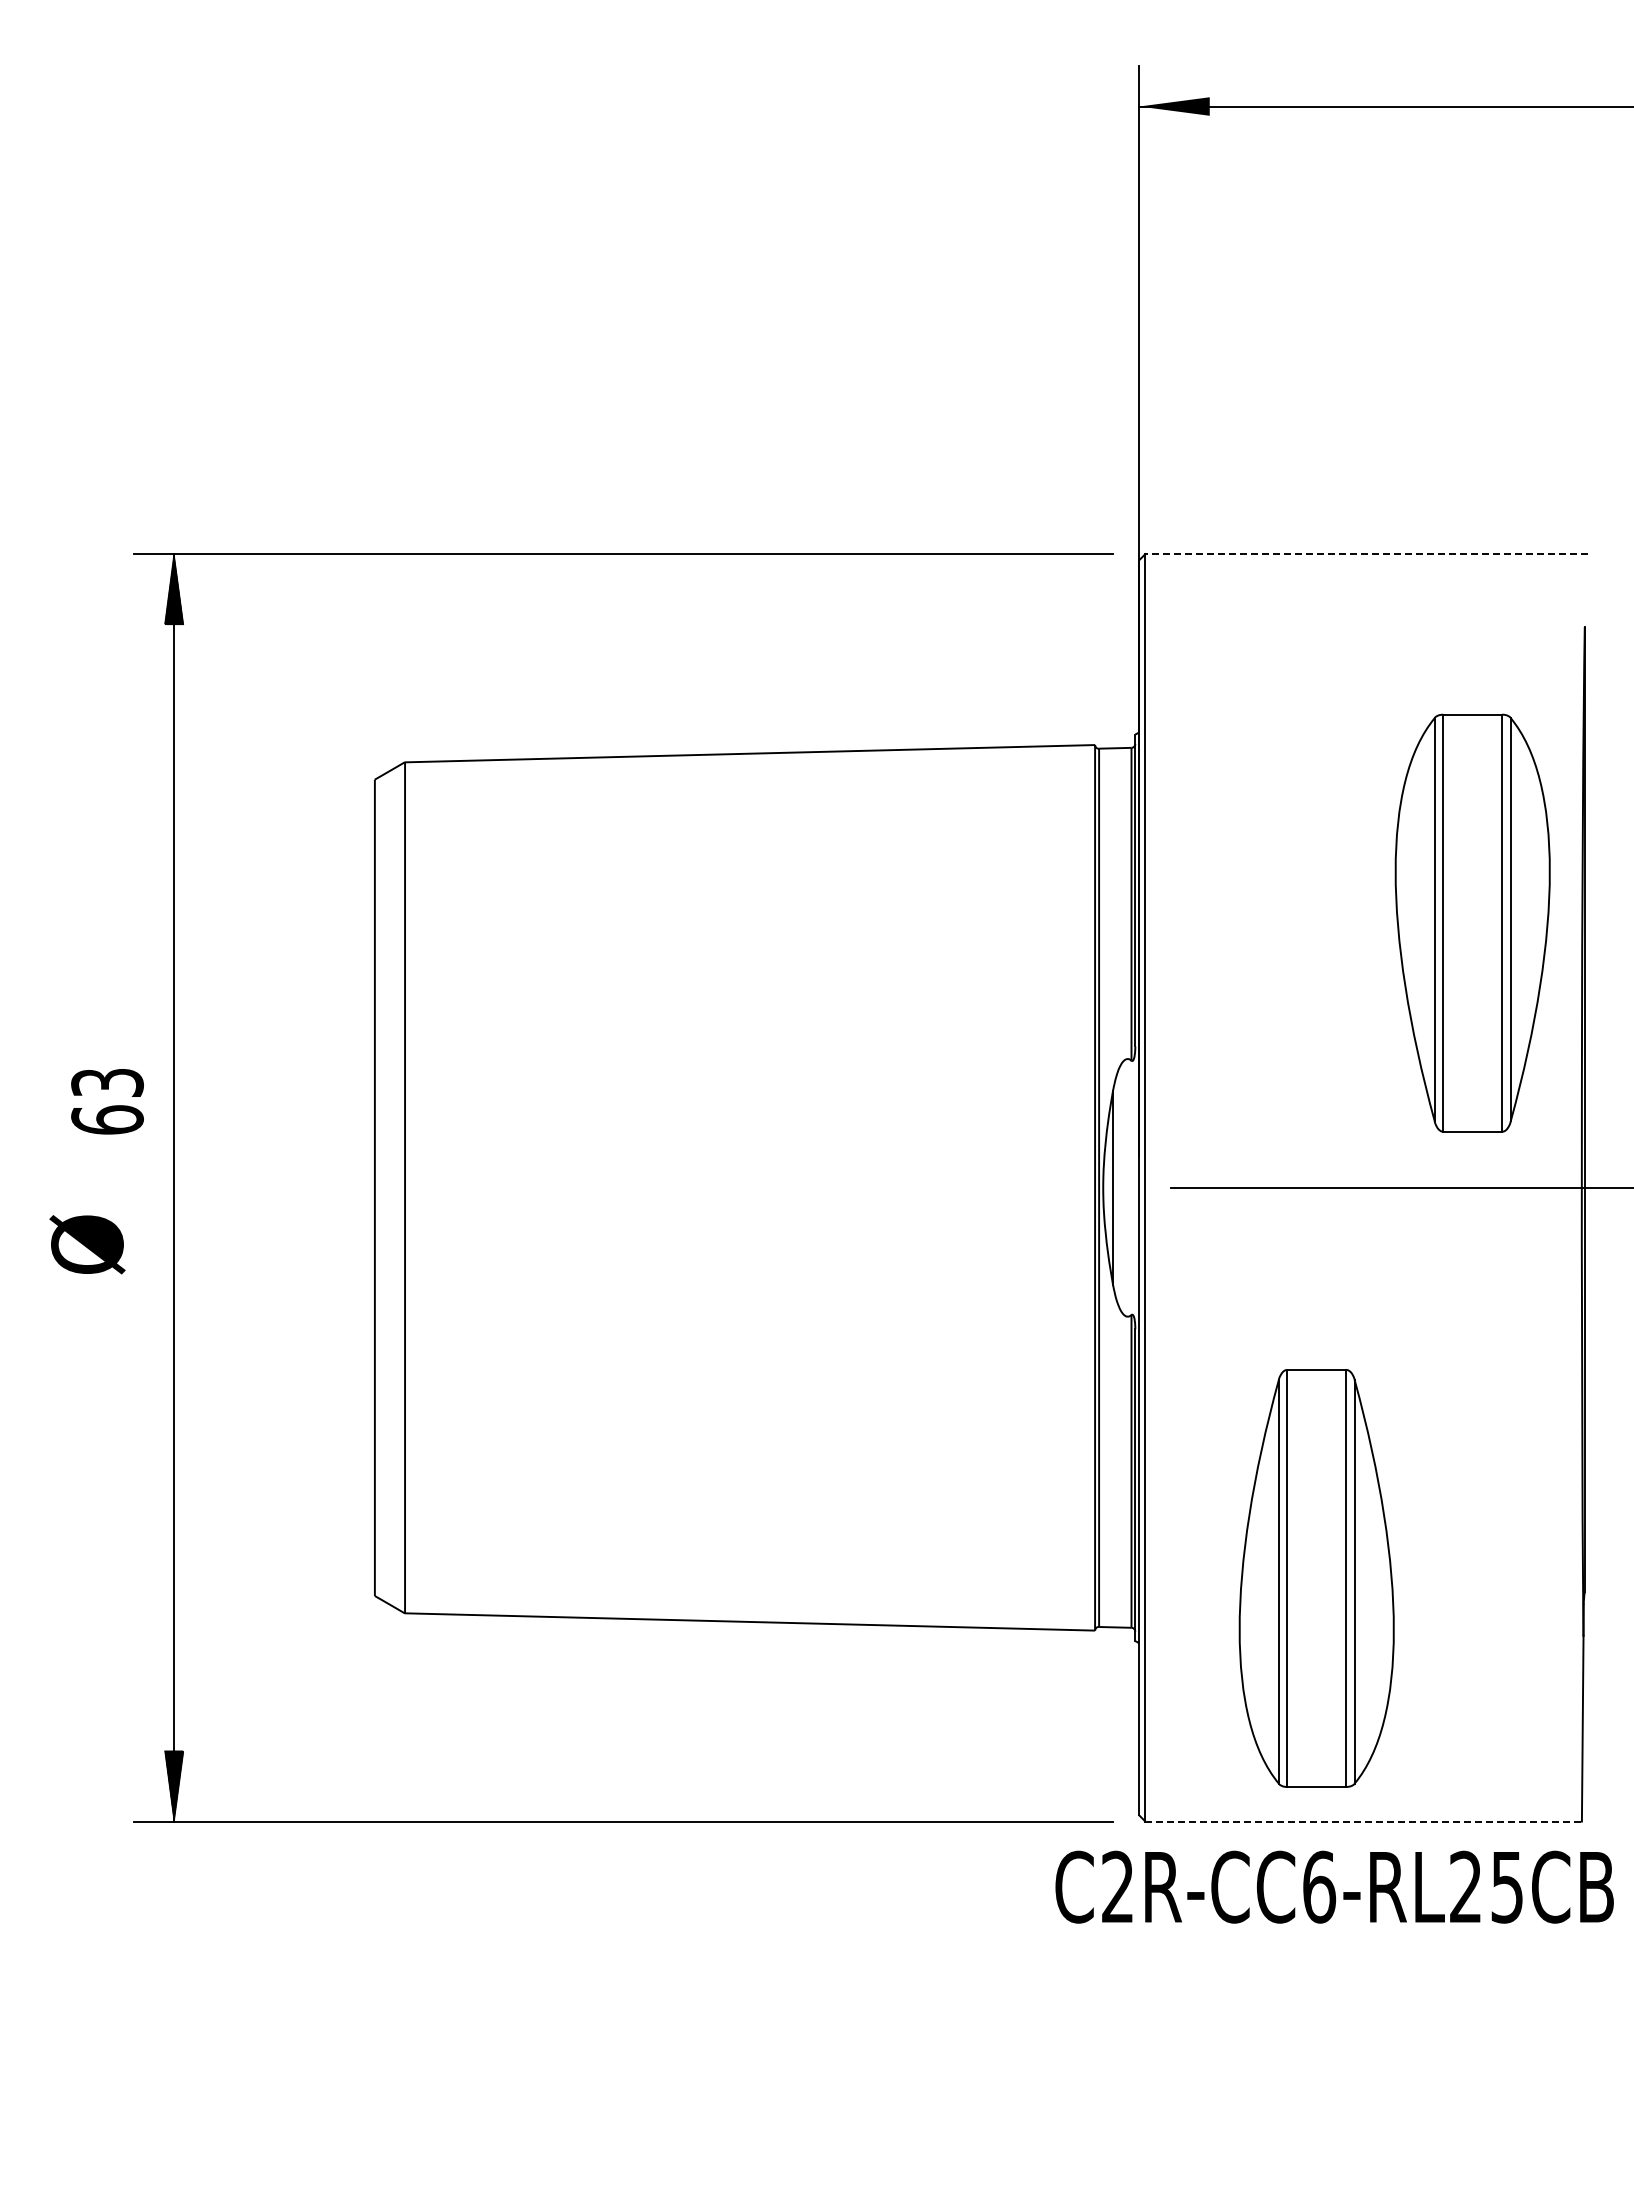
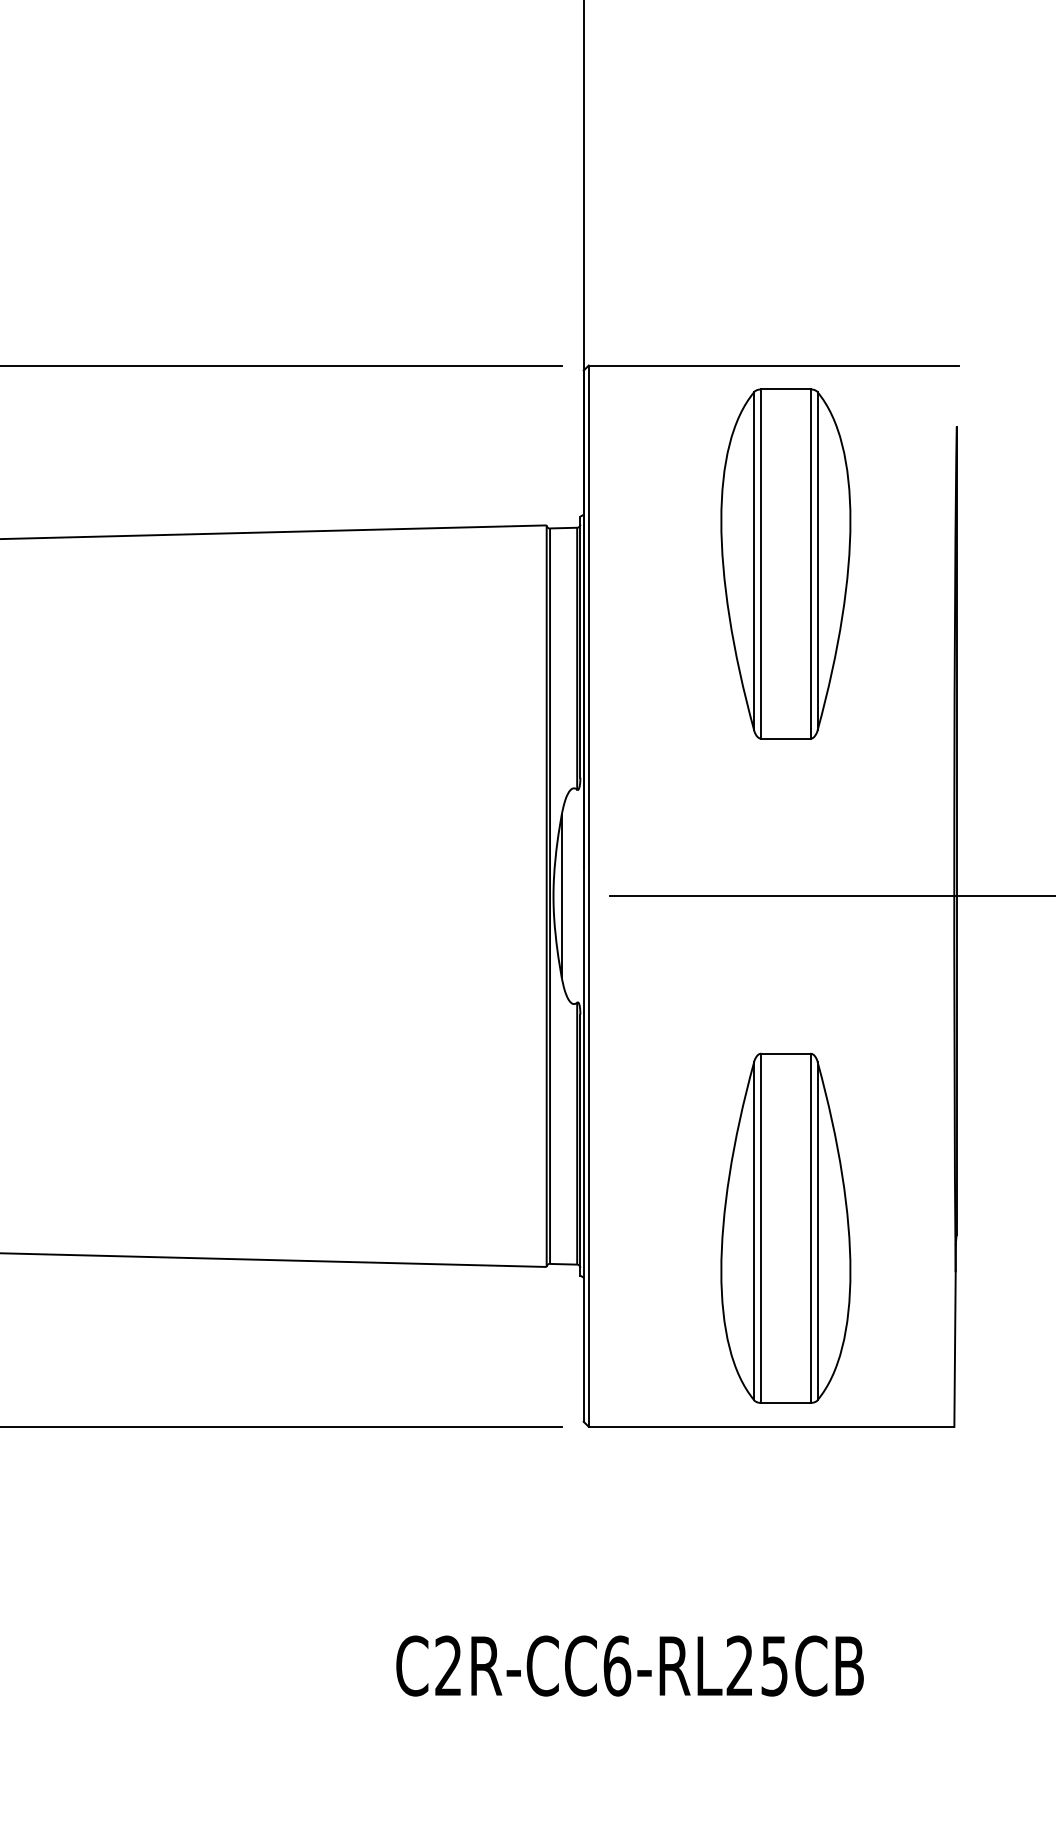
line: (1365, 554) -> (773, 365), dashed -> solid
part: (1472, 922) -> (785, 563), moved
part: (1316, 1578) -> (785, 1228), moved
line: (1364, 1821) -> (772, 1426), dashed -> solid
text: (1334, 1886) -> (629, 1665), moved

